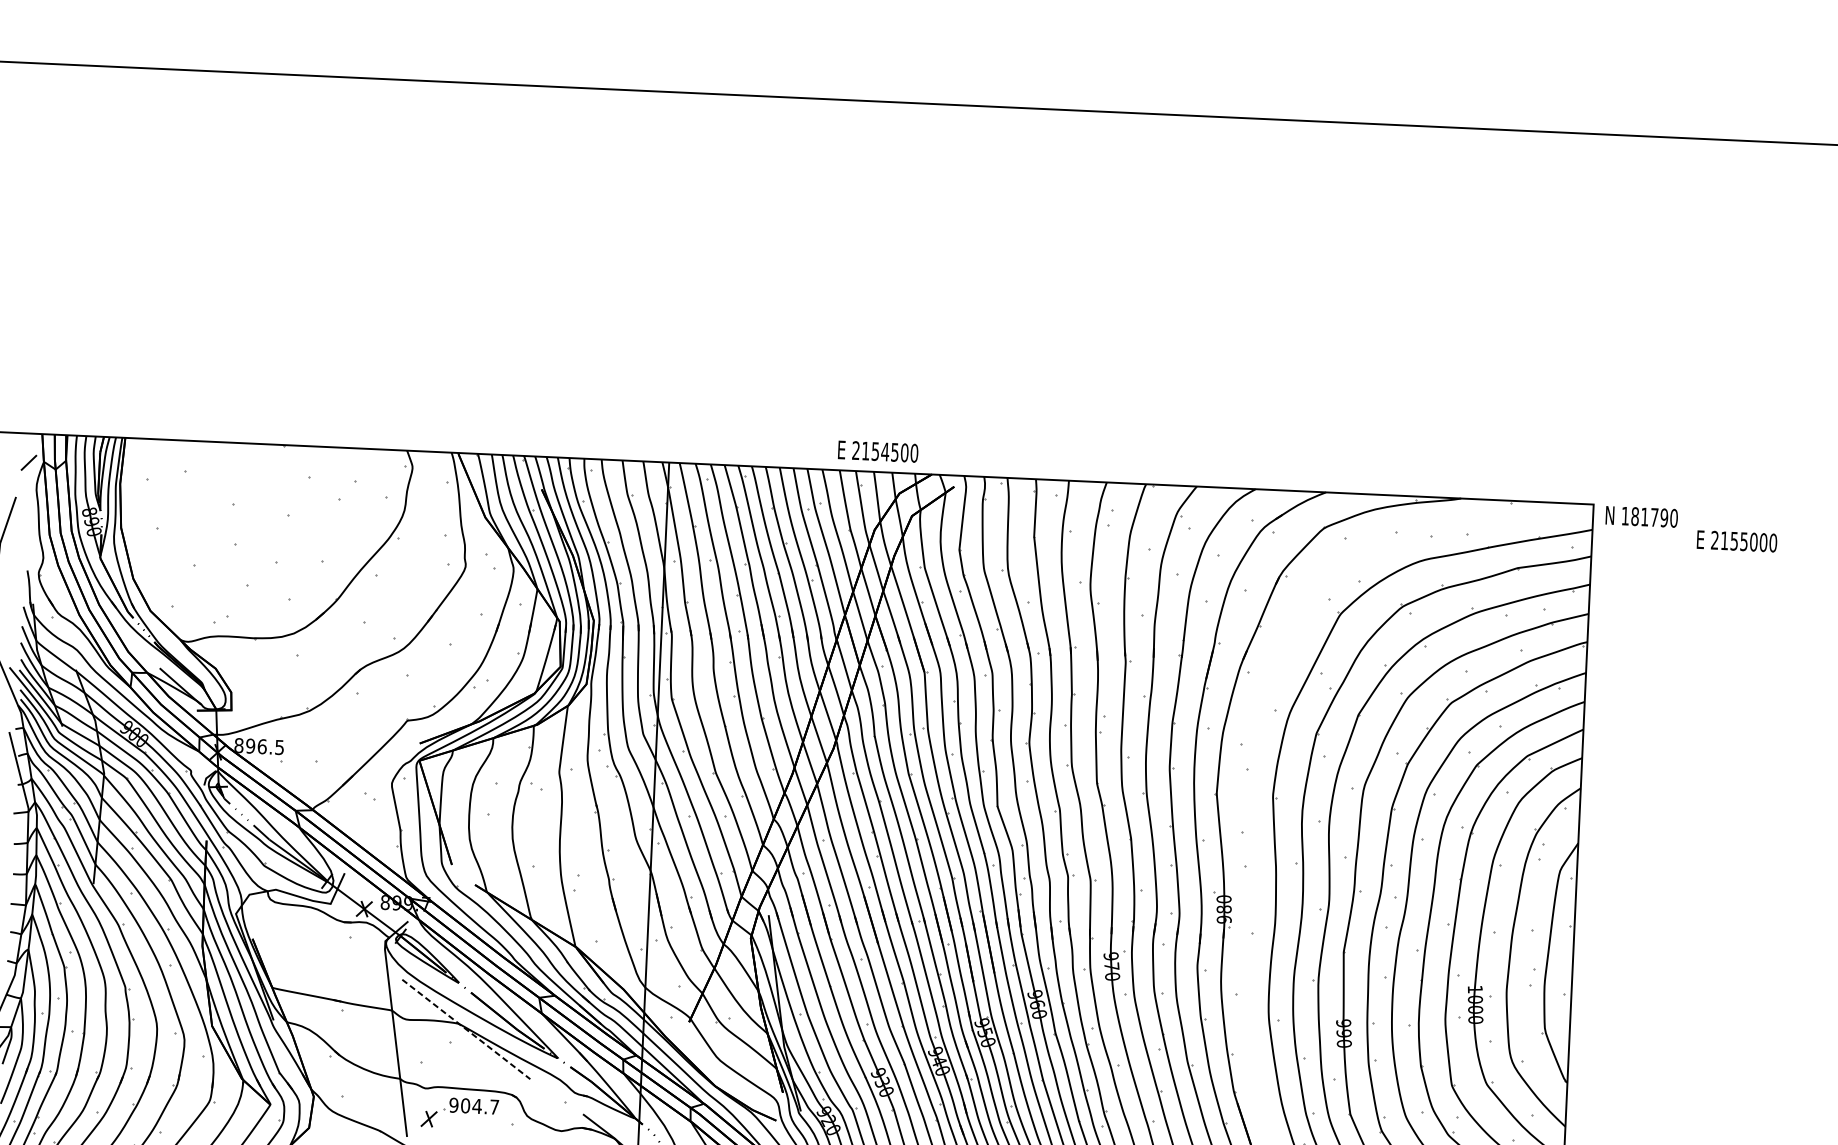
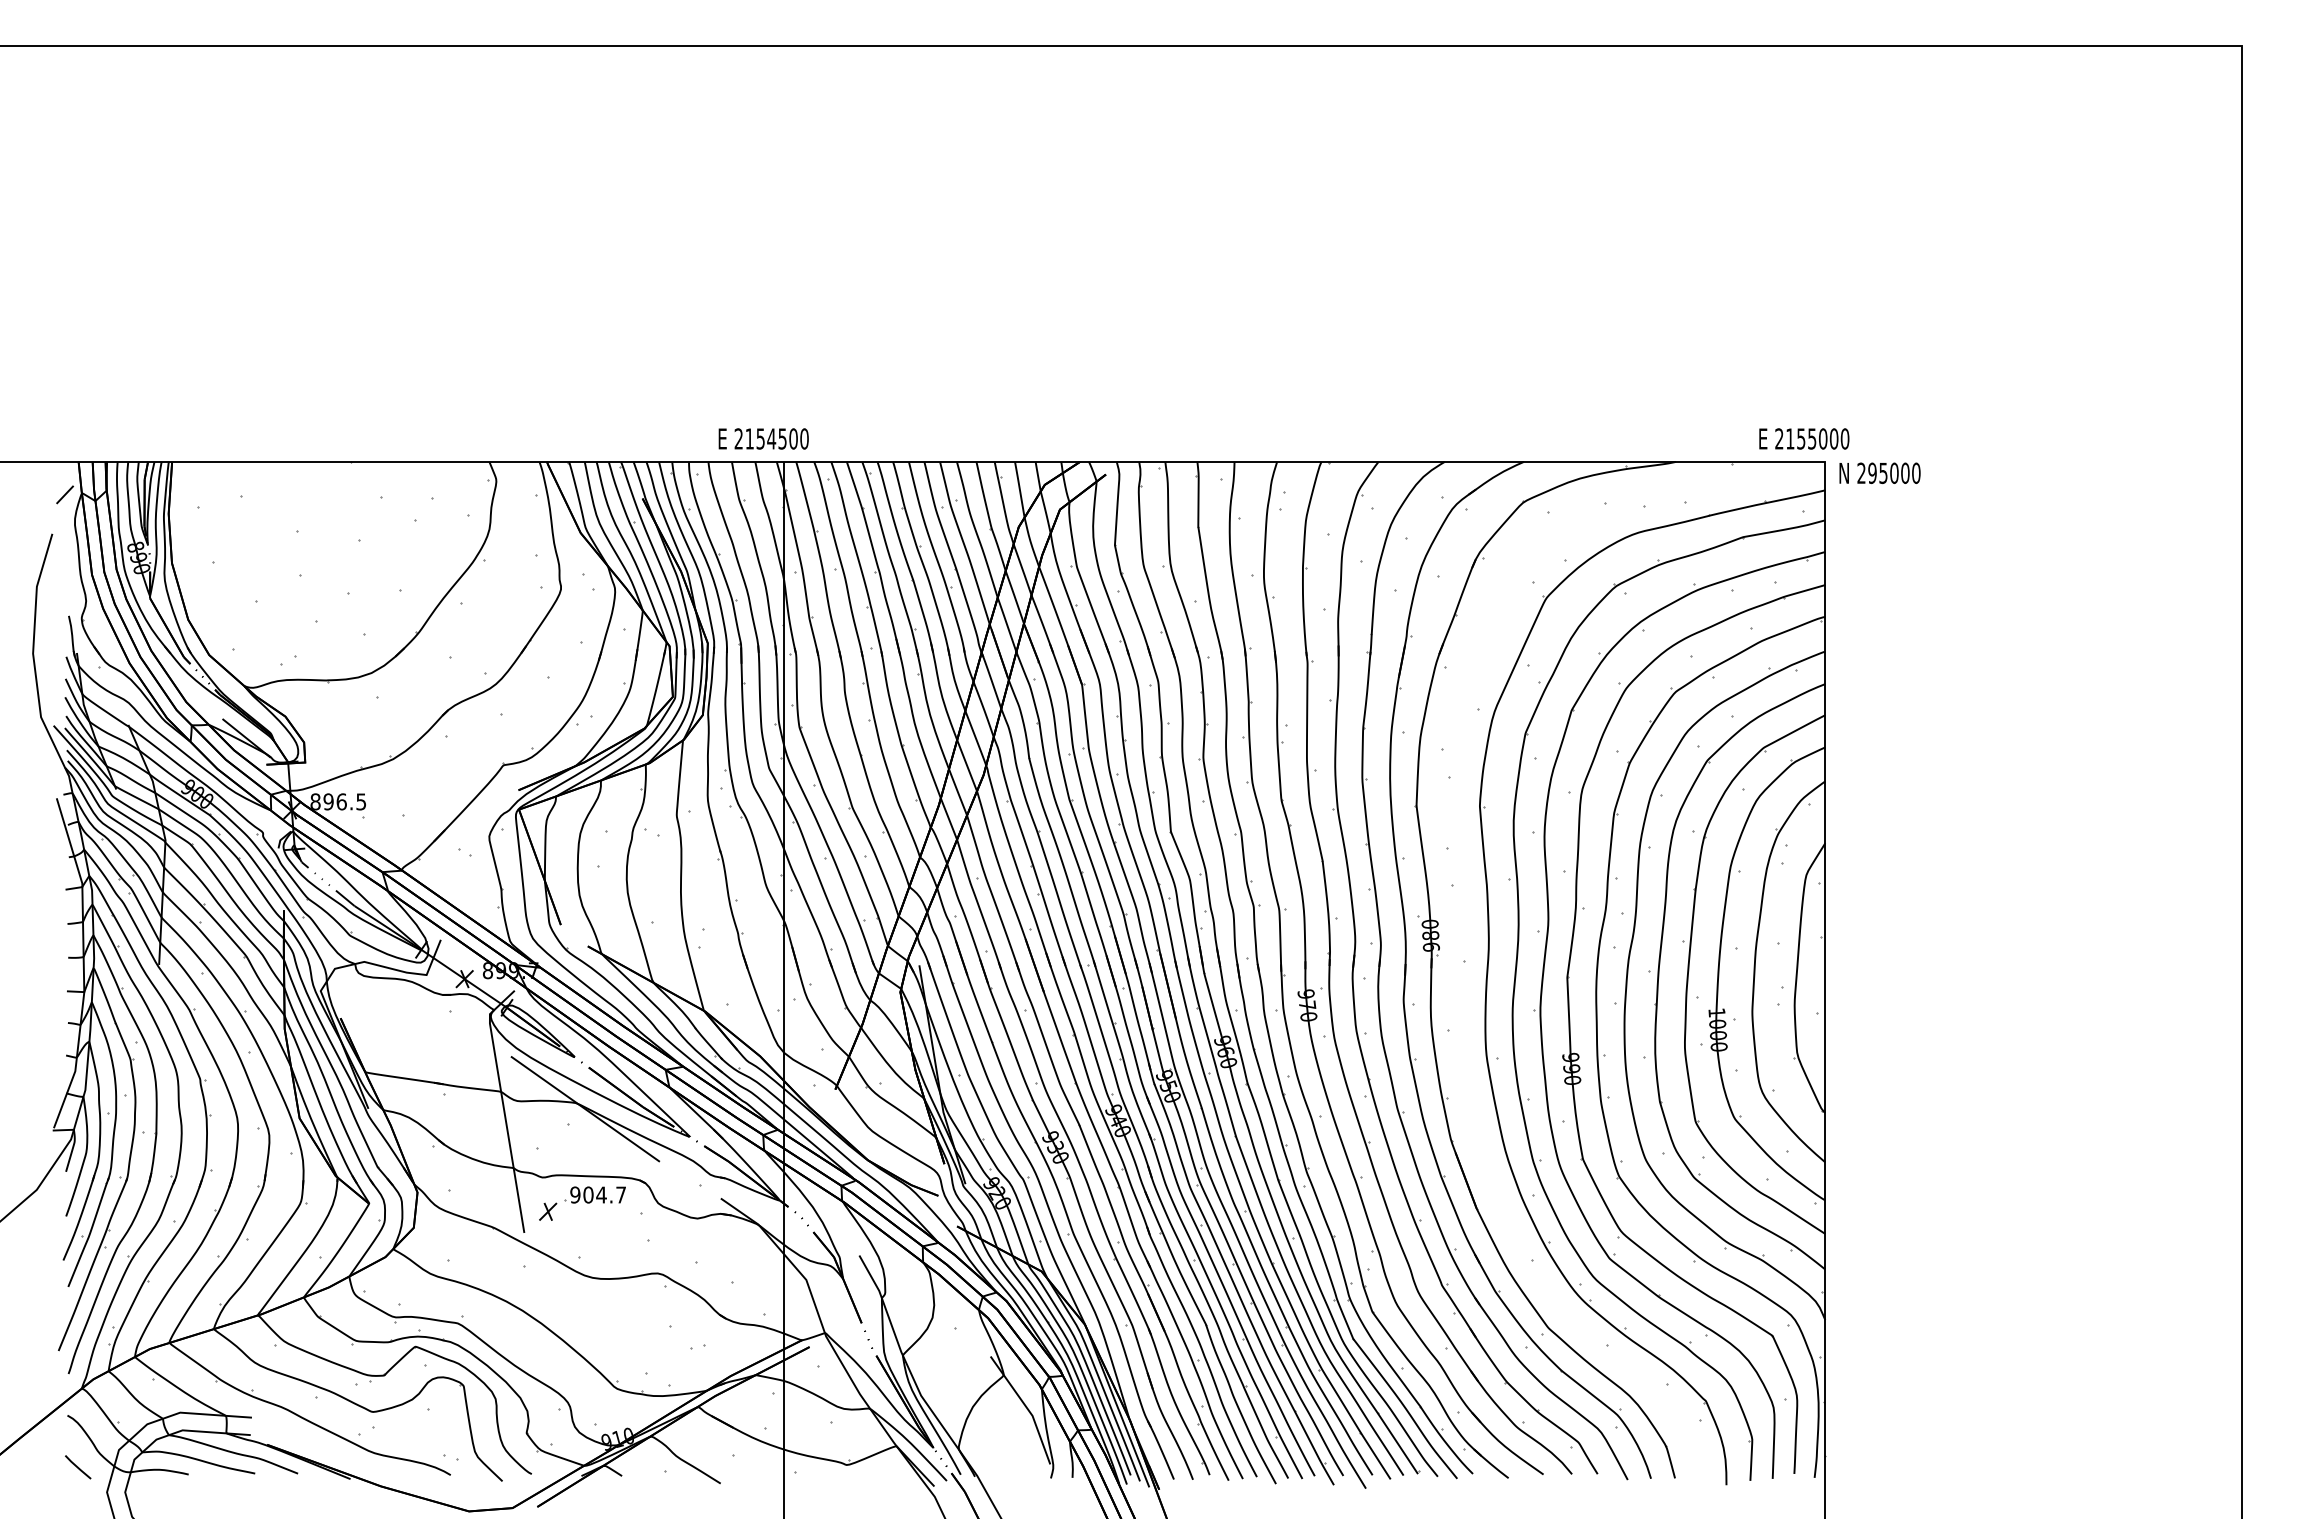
text: (878, 451) -> (763, 438), moved
text: (1644, 517) -> (1883, 473), 181790 -> 295000
text: (1737, 541) -> (1804, 438), moved
line: (466, 1029) -> (585, 1109), dashed -> solid

